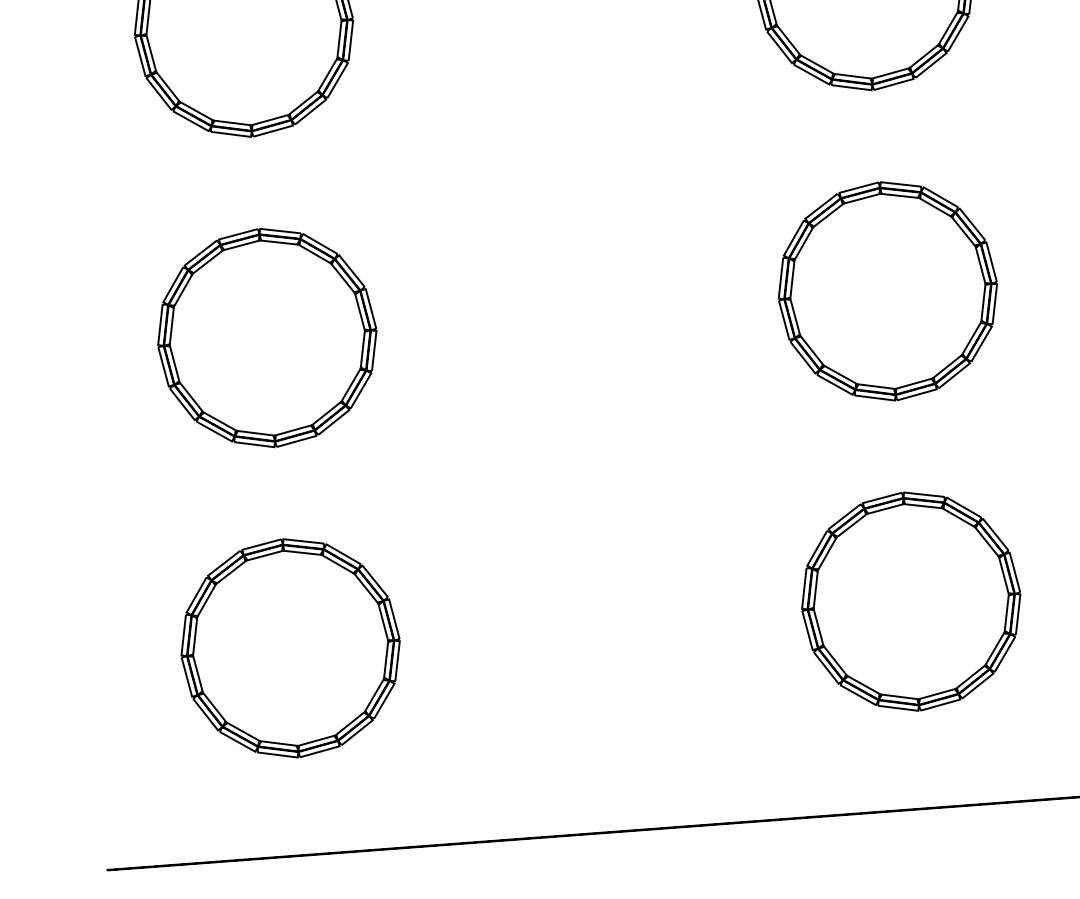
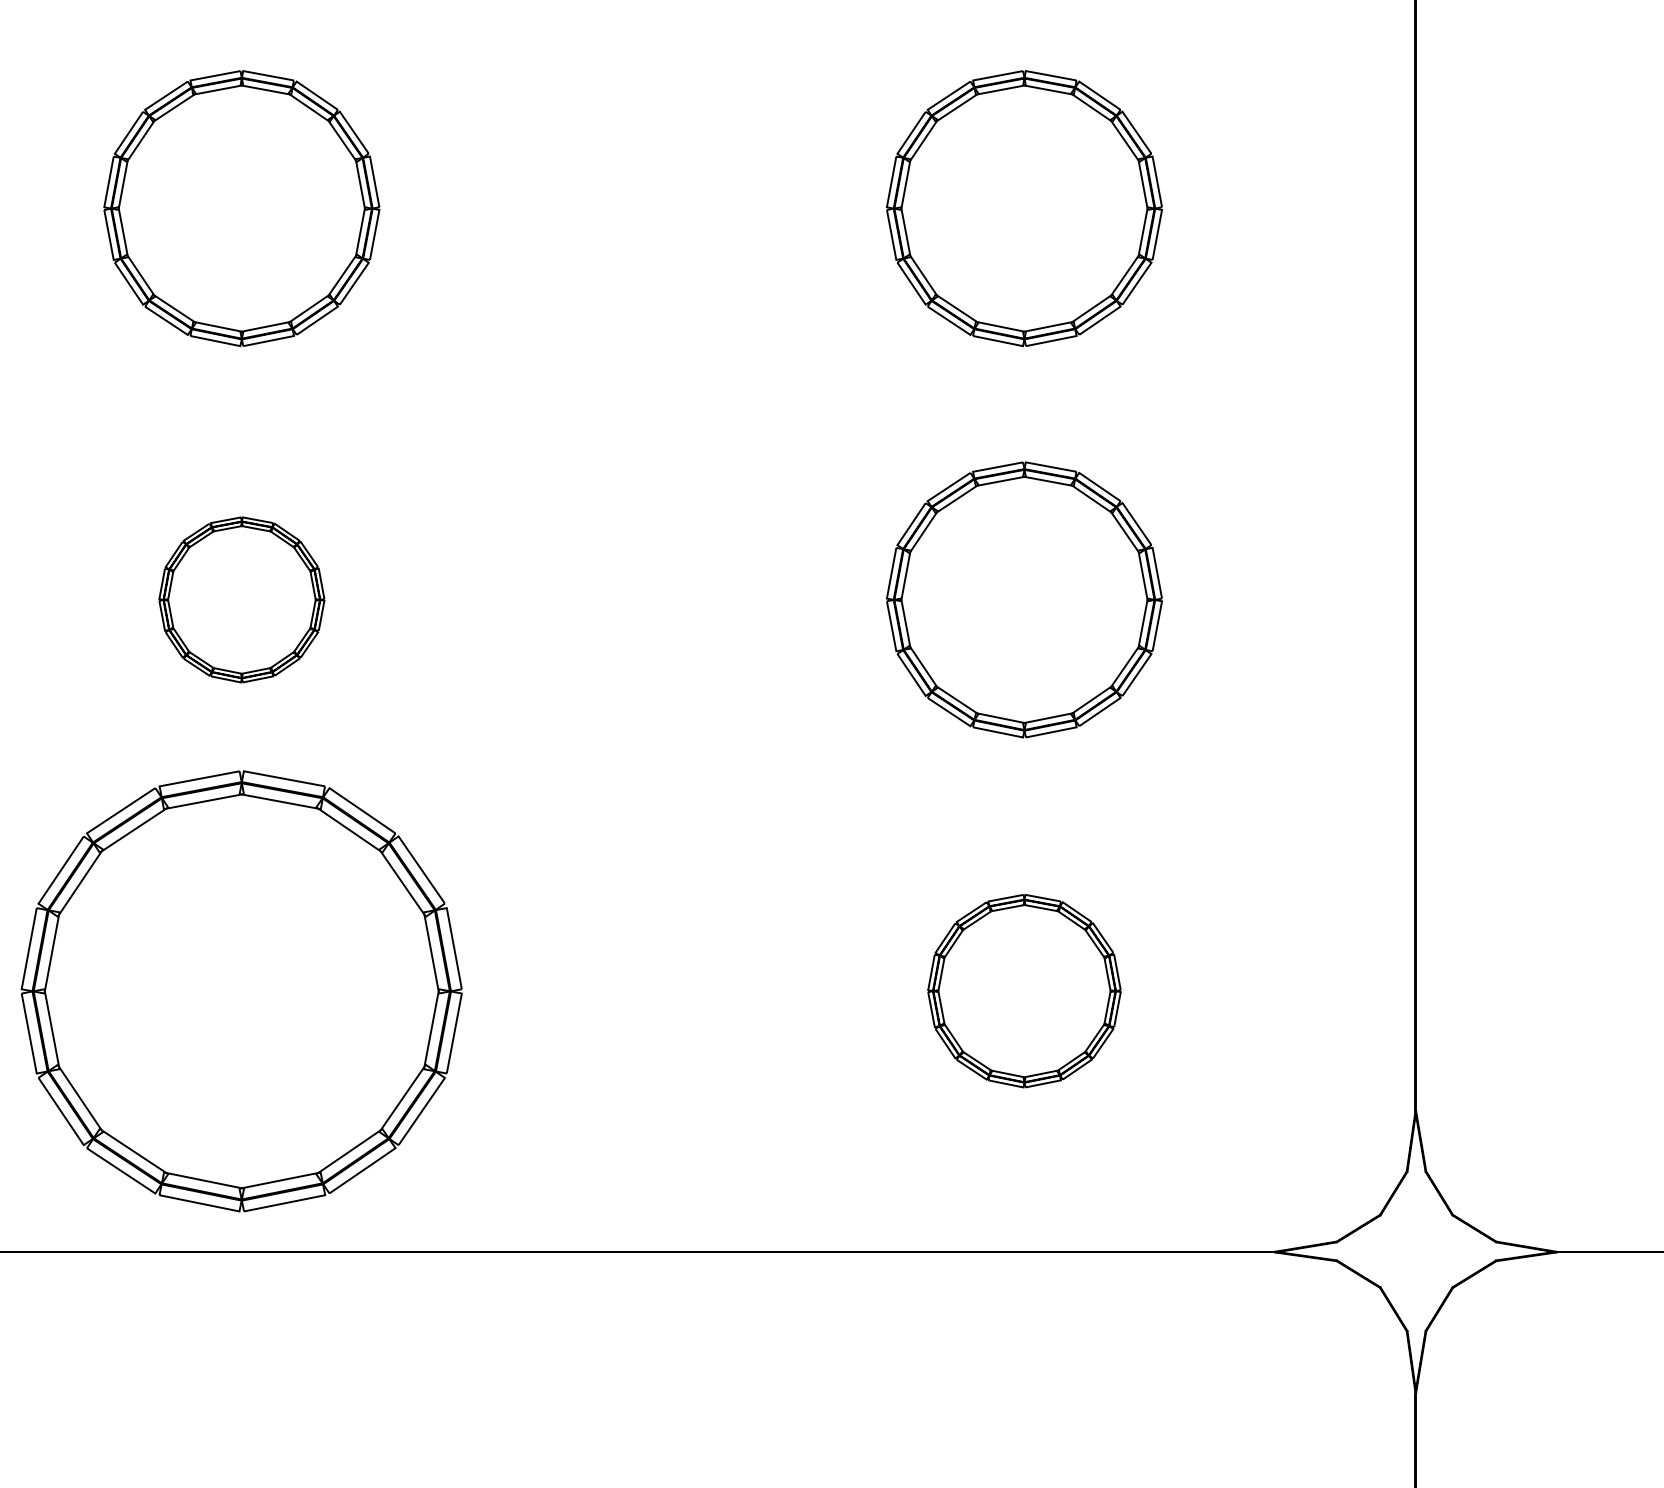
part: (267, 337) -> (241, 599), size x0.6
part: (911, 601) -> (1024, 990), size x0.7
part: (290, 647) -> (241, 990), size x1.6

